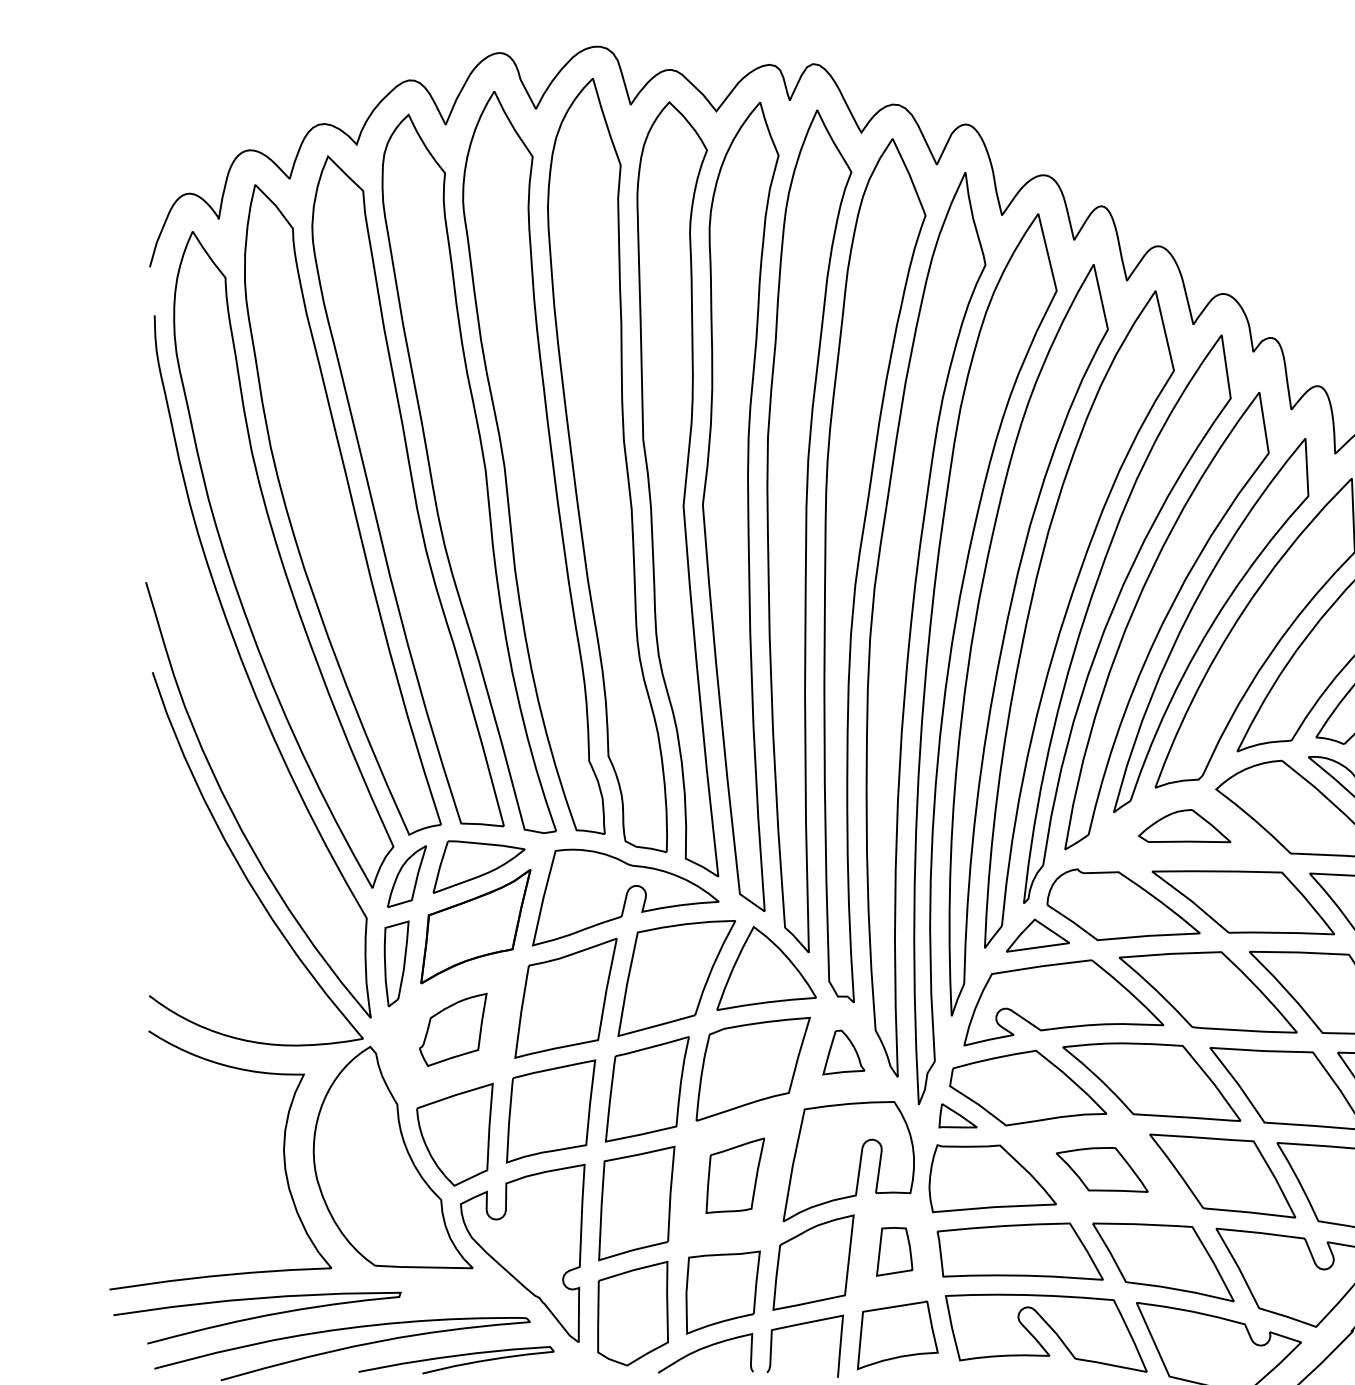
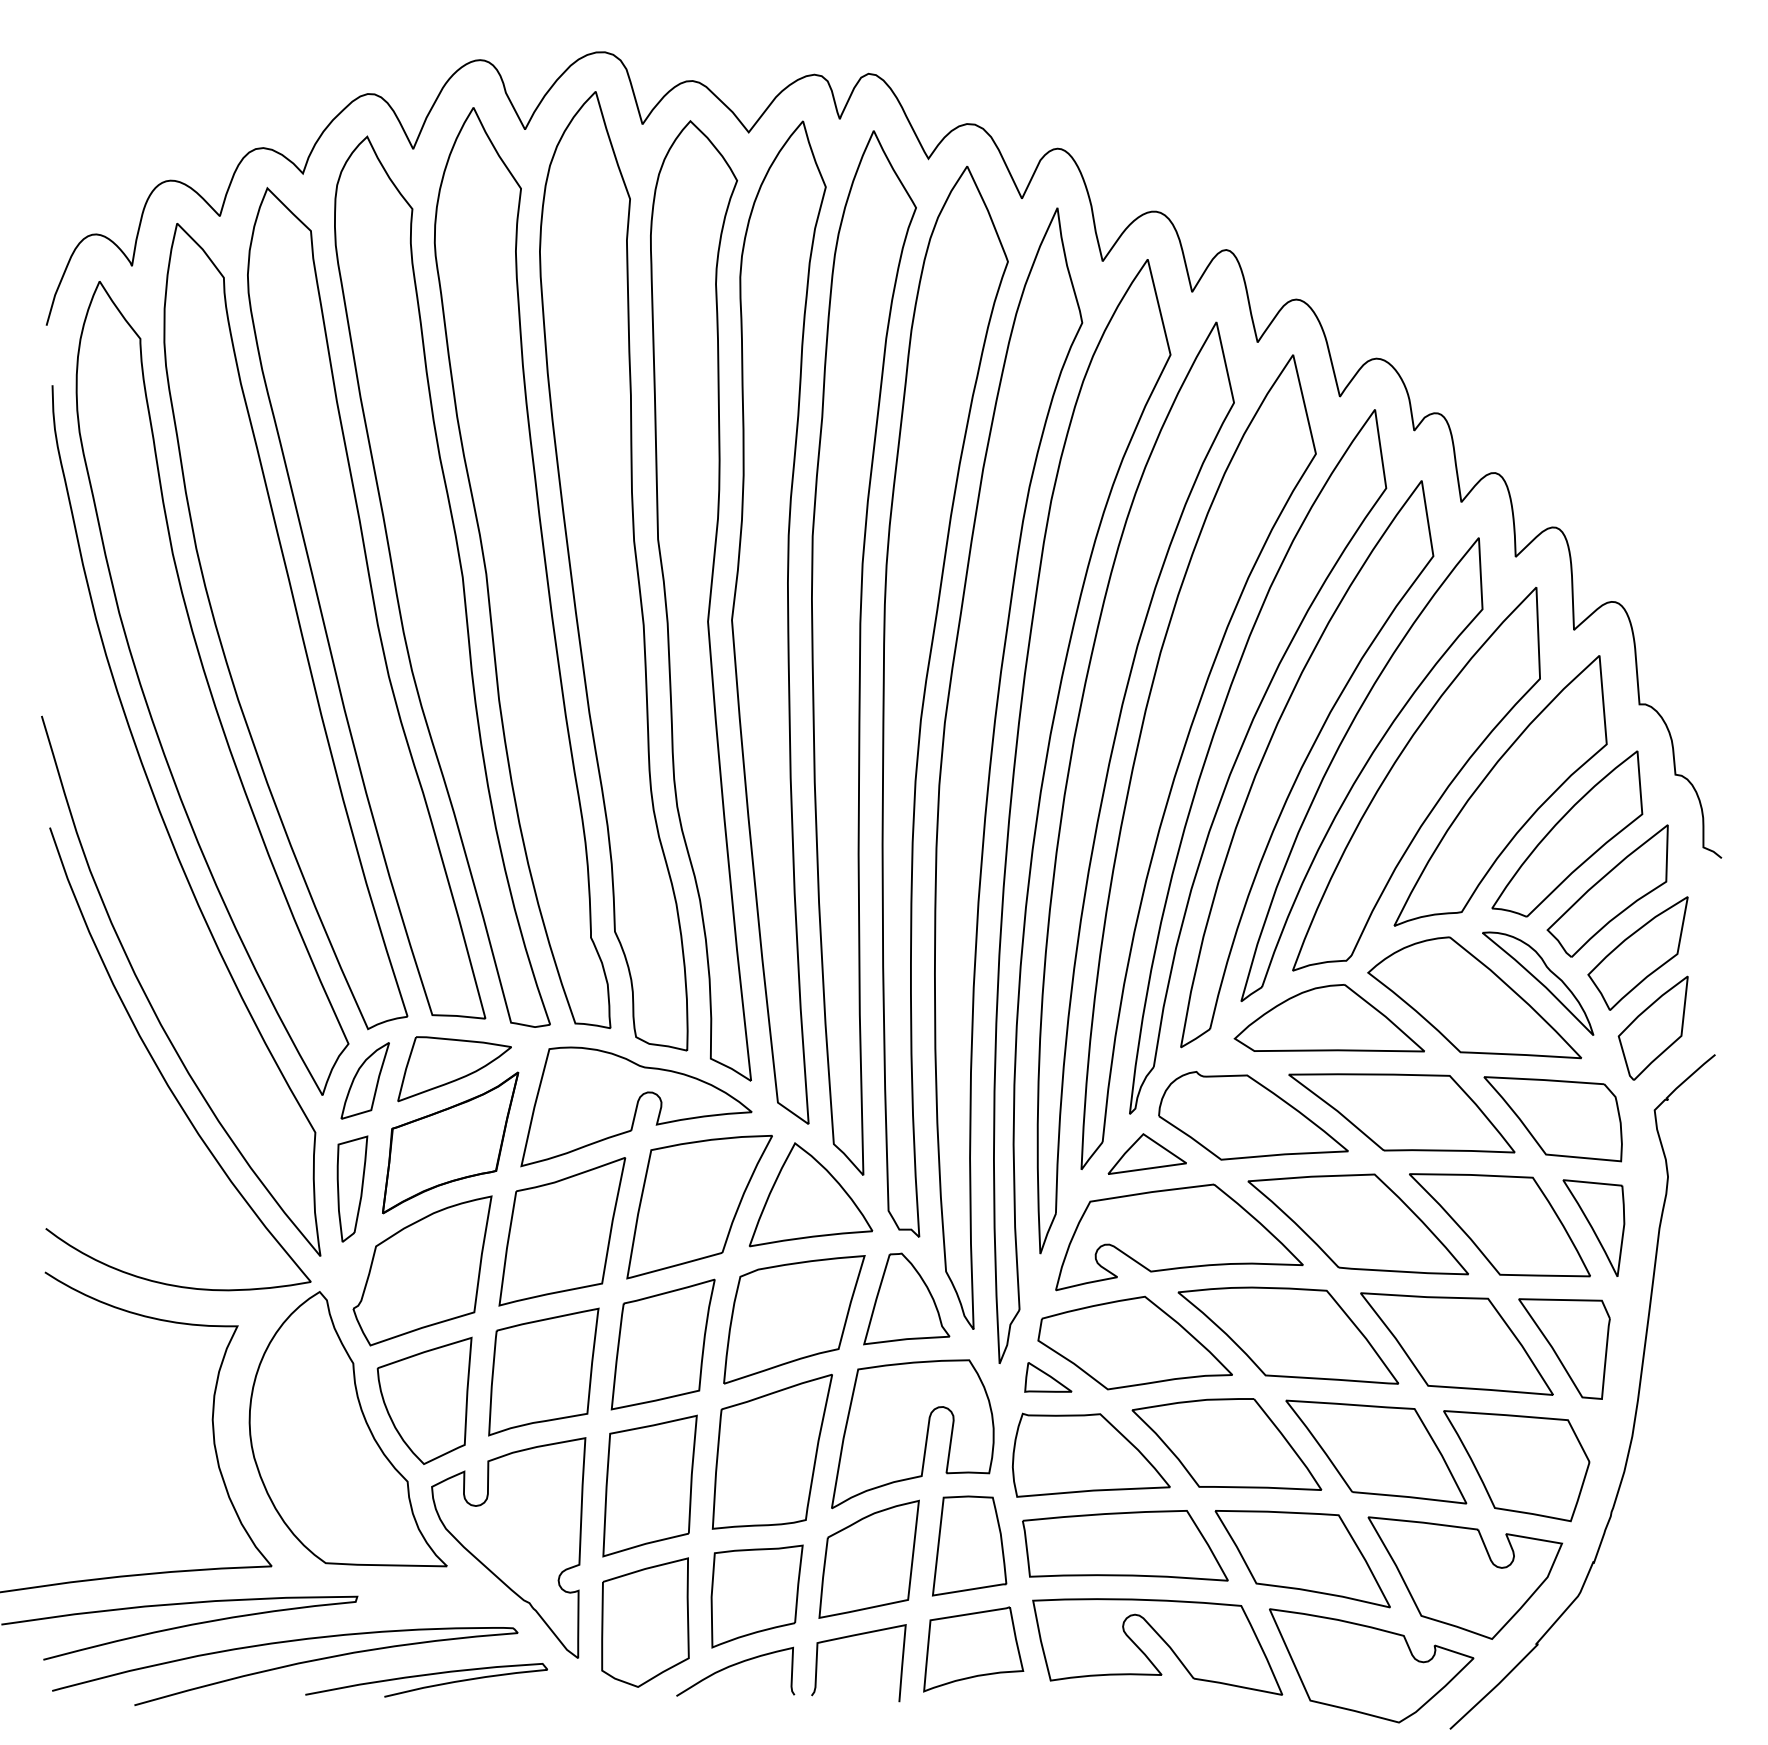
part: (1184, 826) -> (1328, 1018), size x1.67
part: (453, 1029) -> (422, 1270), size x1.67
part: (843, 1052) -> (906, 1298), size x1.67
part: (1101, 1169) -> (1226, 1444), size x1.67
part: (734, 1175) -> (771, 1451), size x1.67
part: (894, 1251) -> (969, 1545), size x1.67

